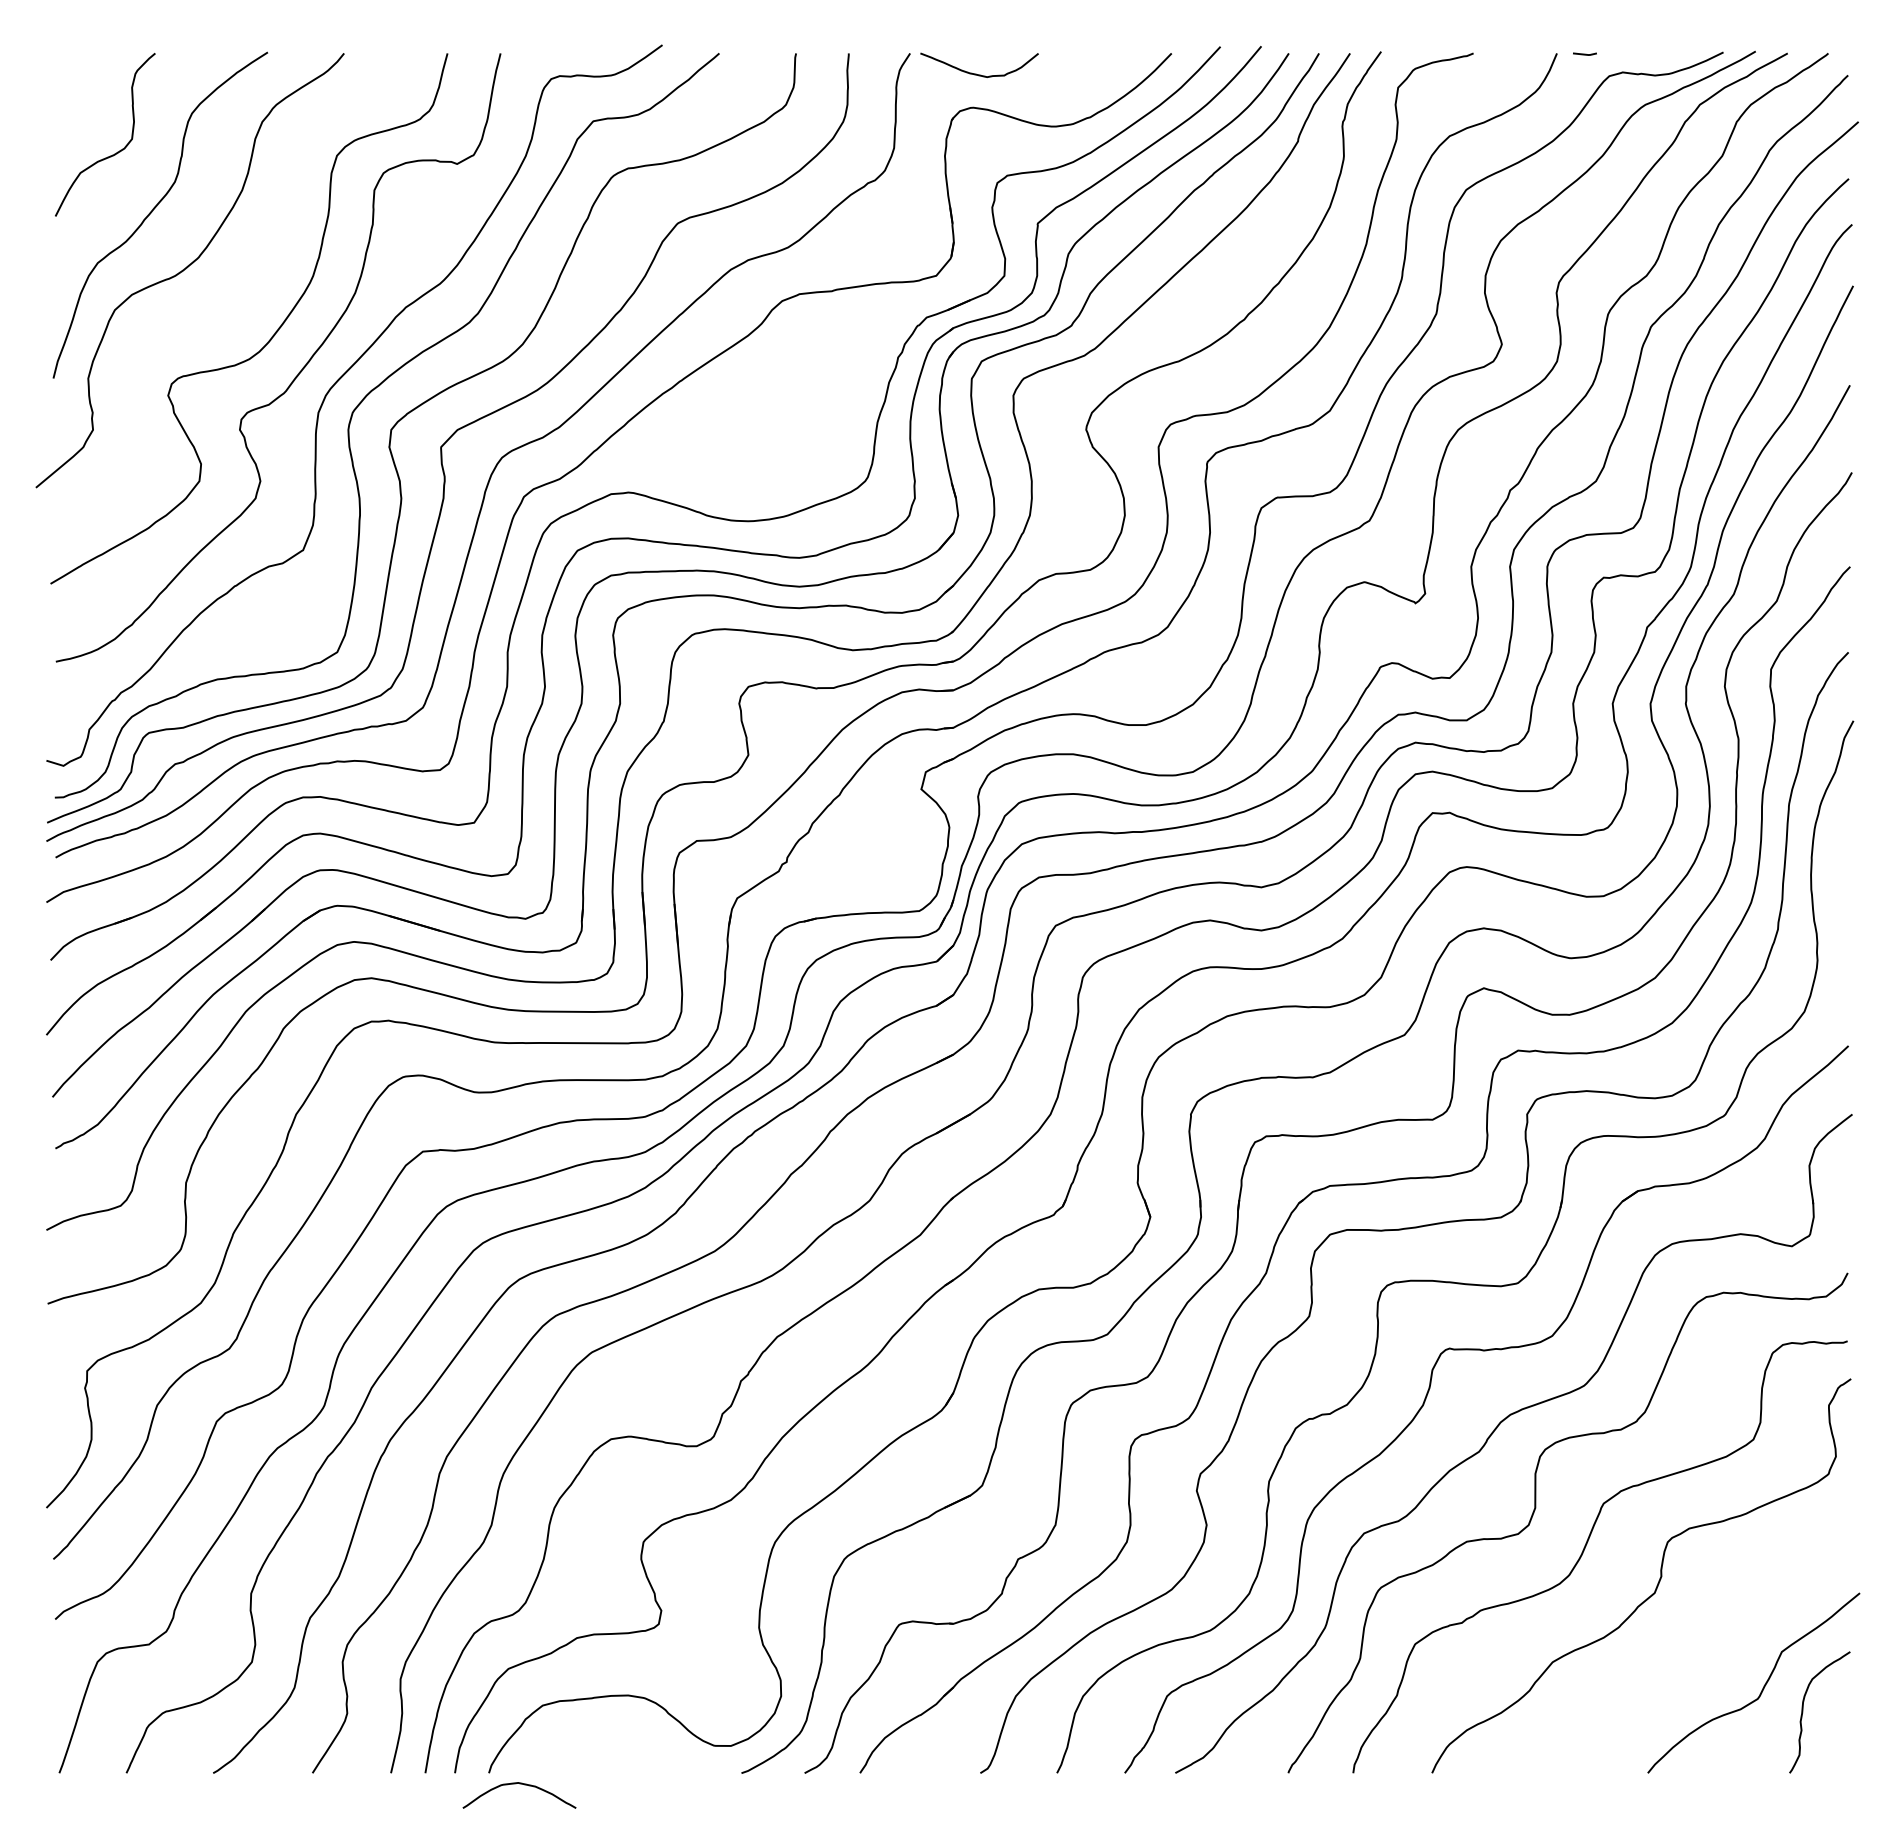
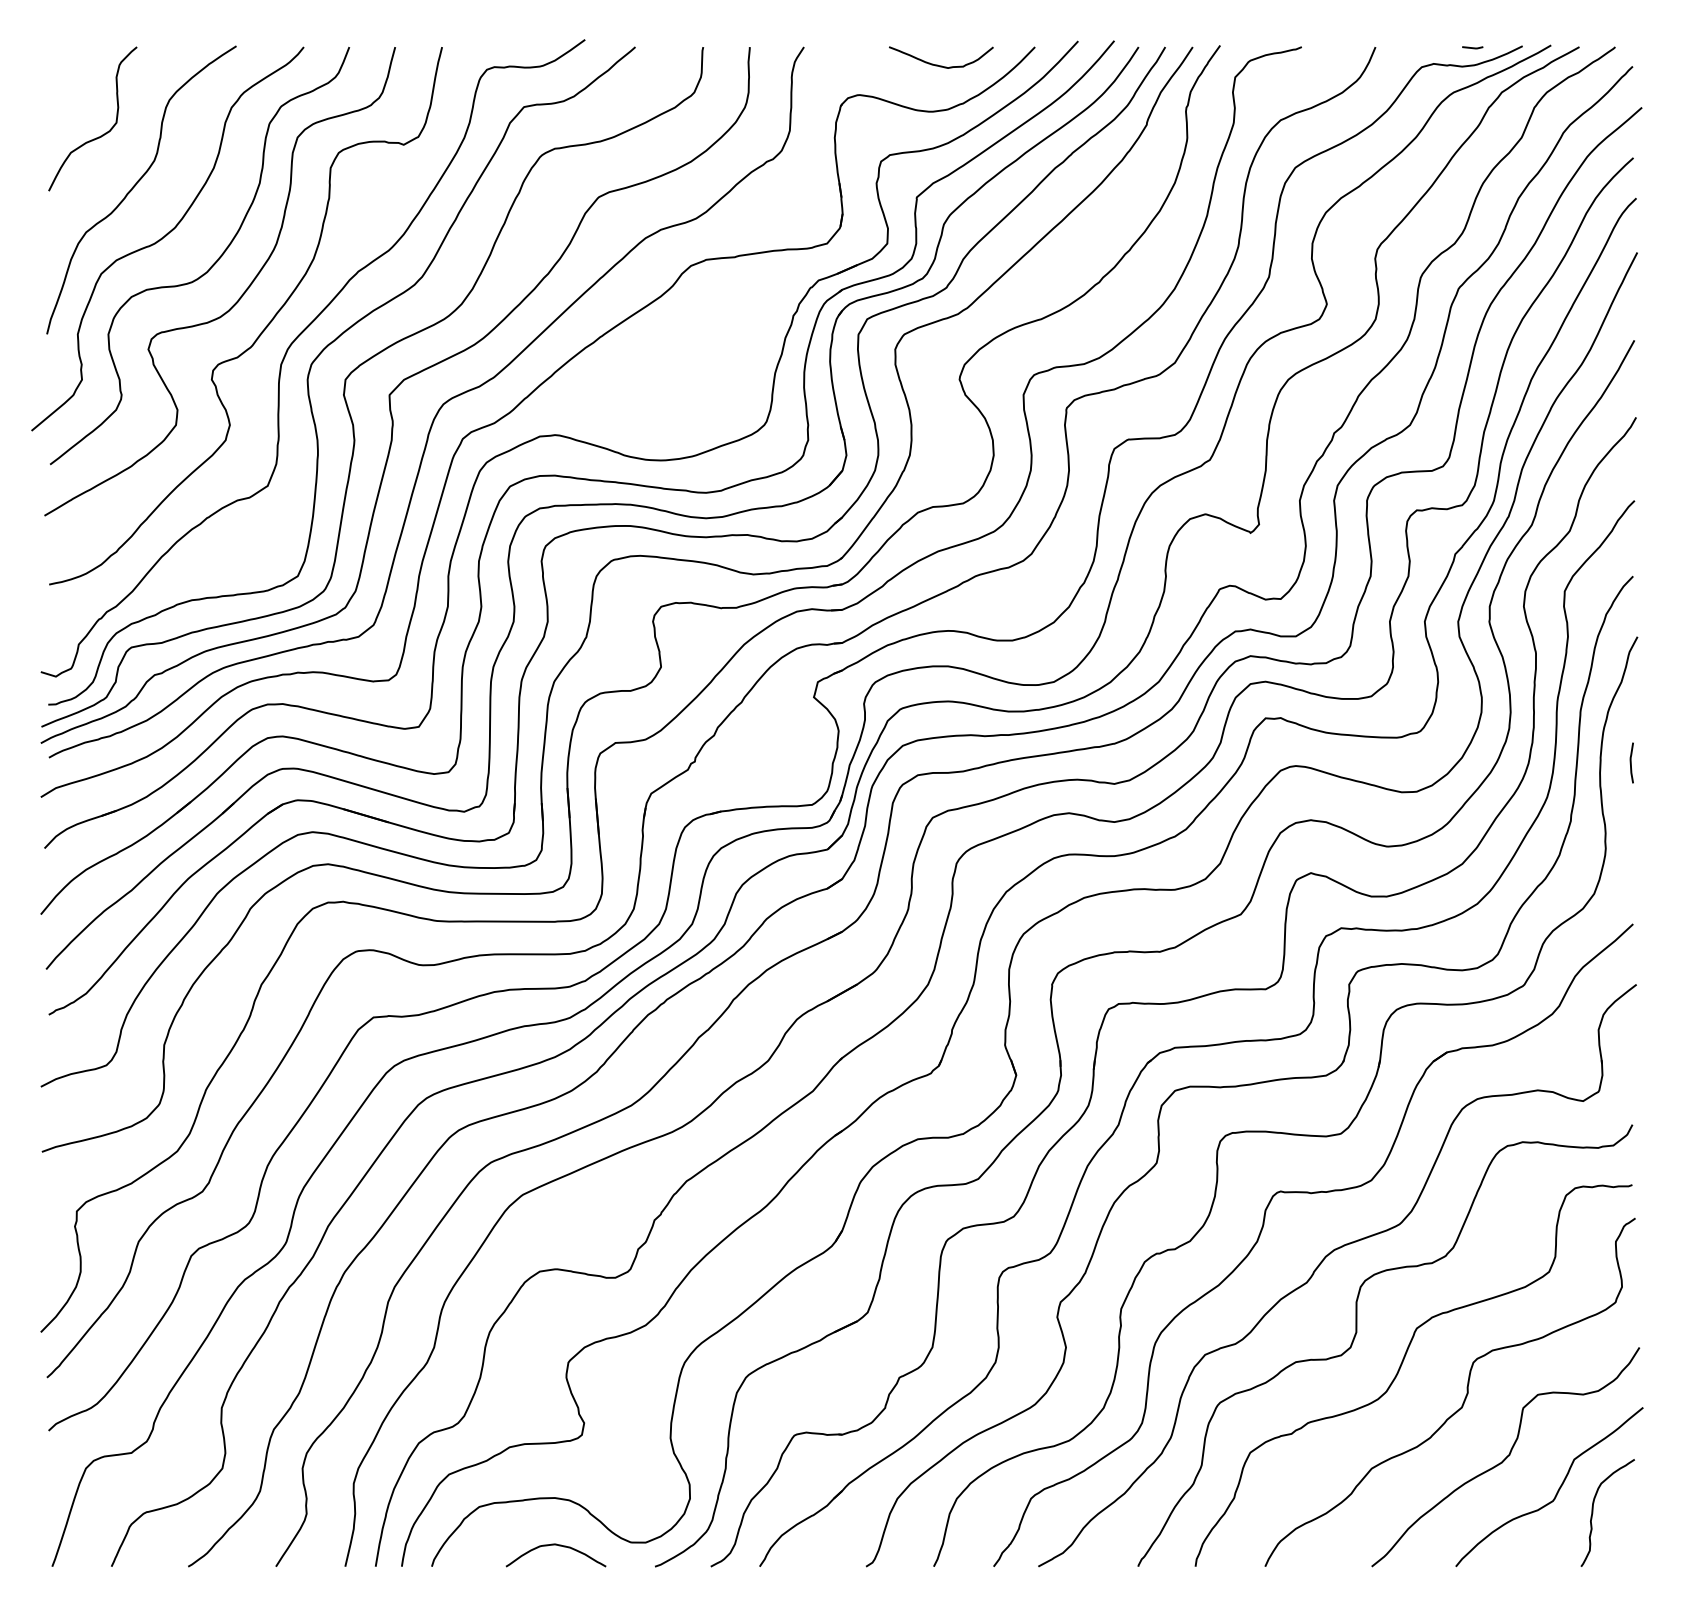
line: (1584, 53) -> (1472, 47), moved
curve: (976, 73) -> (938, 64), moved
curve: (239, 301) -> (211, 266), added
curve: (1846, 863) -> (1631, 762), added
curve: (1705, 1648) -> (1506, 1456), added
curve: (519, 1784) -> (556, 1545), moved

